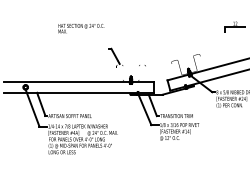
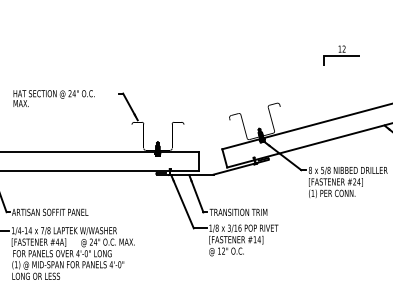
text: (81, 28) -> (54, 98), moved

